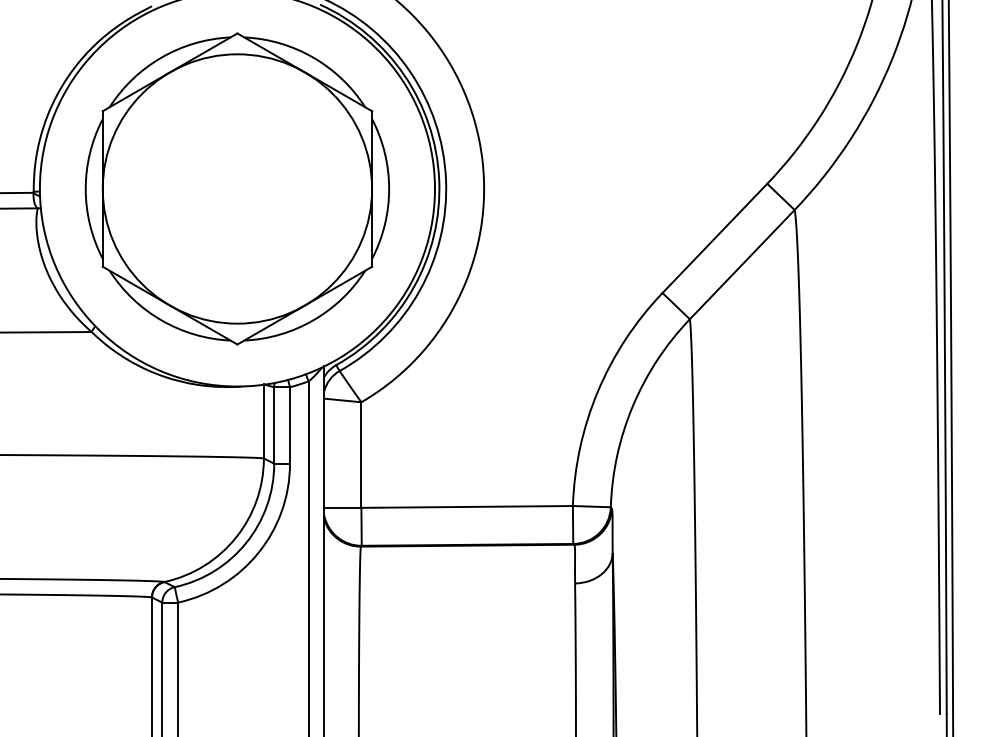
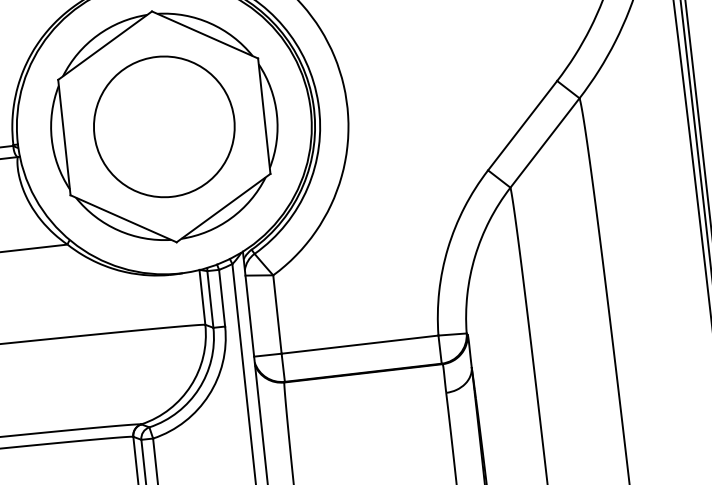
circle: (237, 188) -> (164, 126), size x0.7

